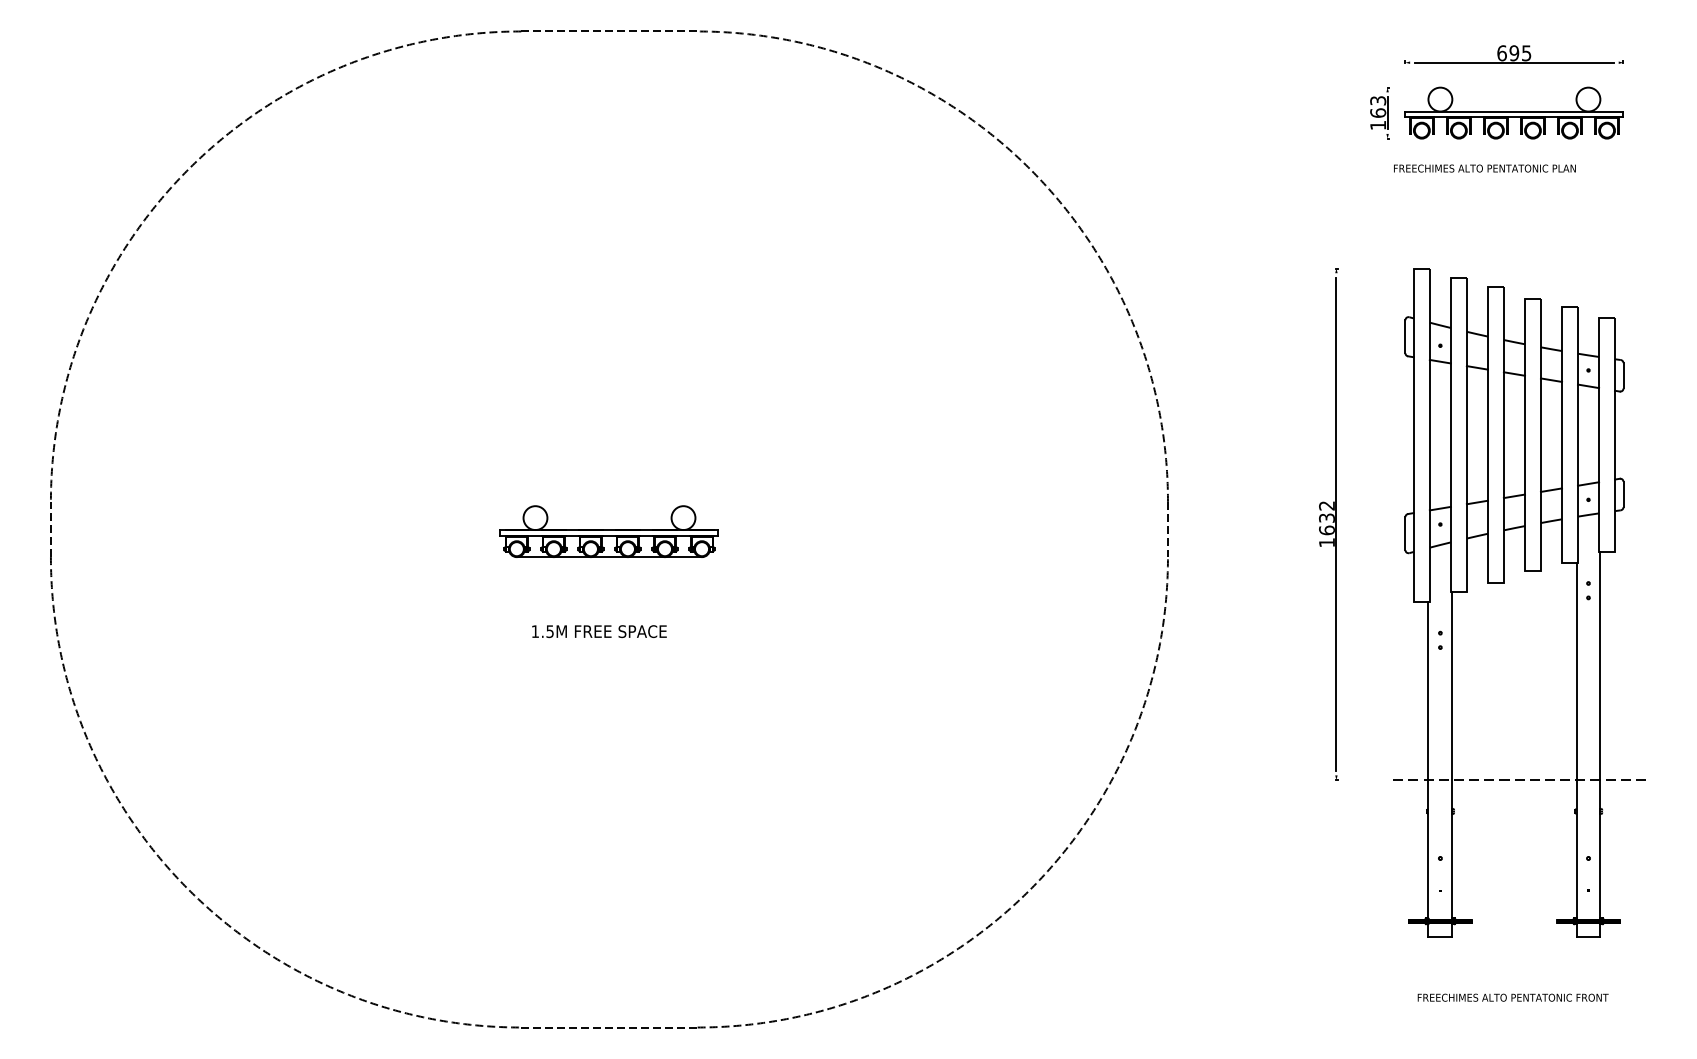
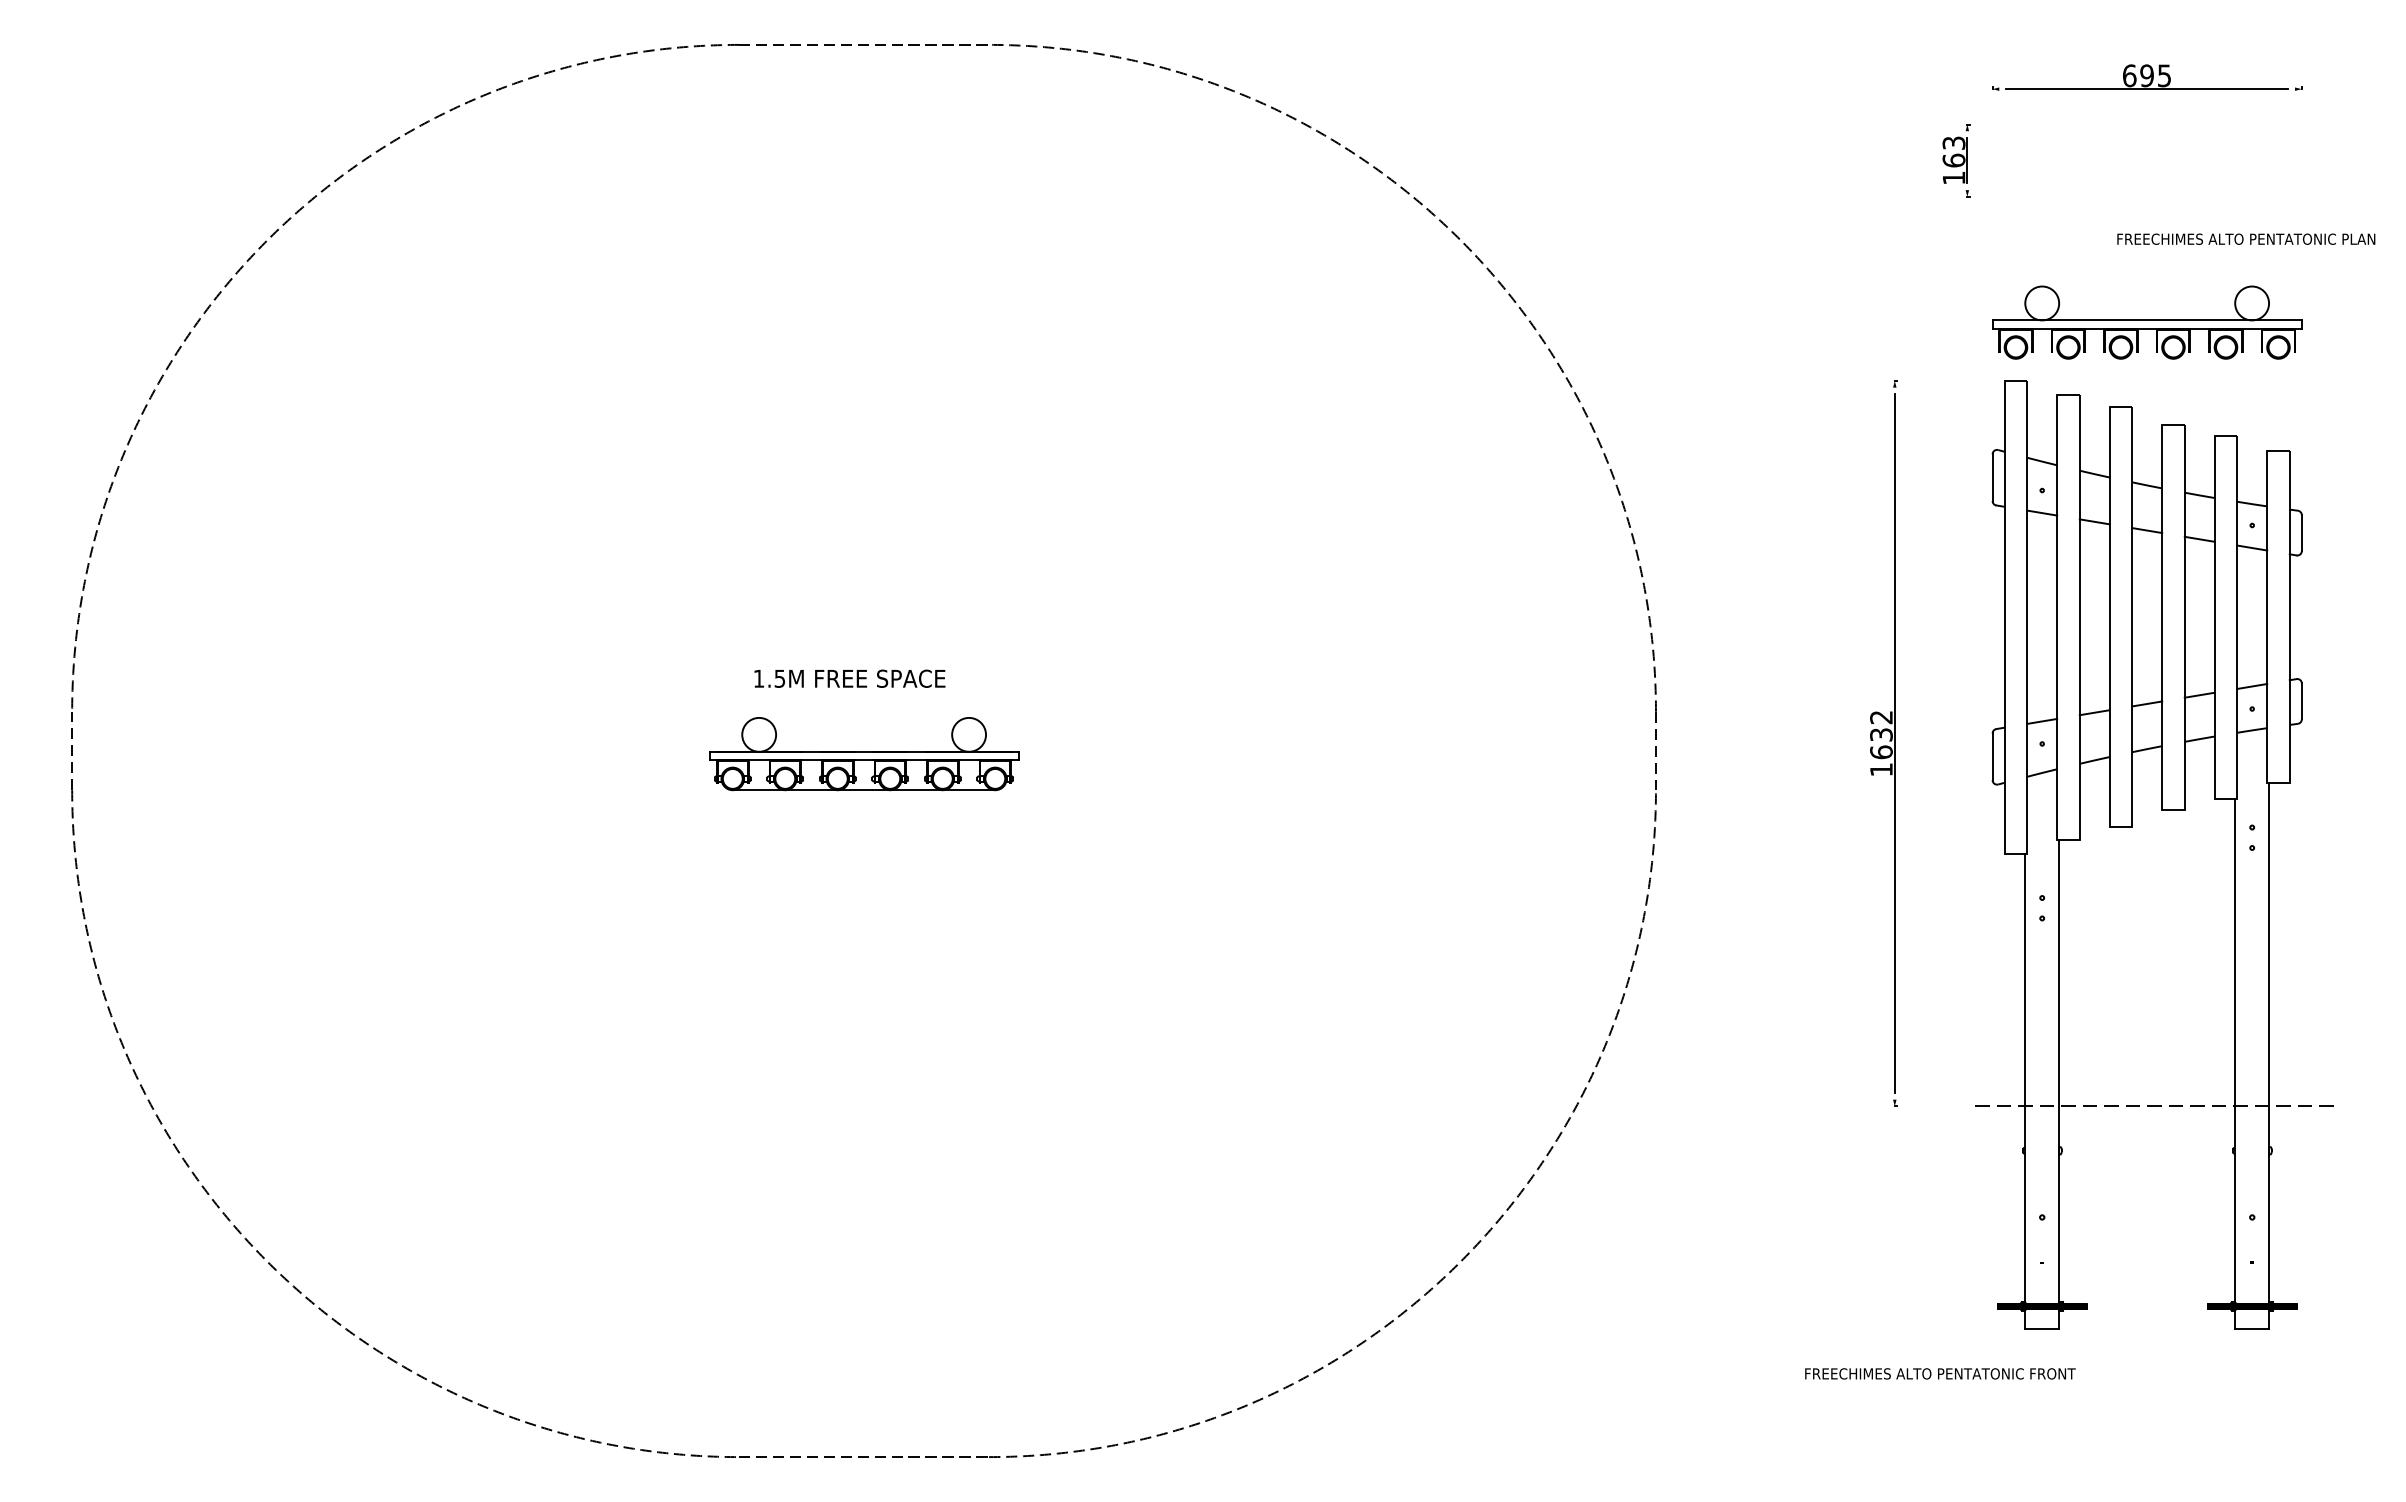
part: (1514, 113) -> (2147, 322), moved
text: (1485, 168) -> (2246, 238), moved
text: (599, 631) -> (849, 678), moved
text: (1513, 997) -> (1940, 1373), moved

